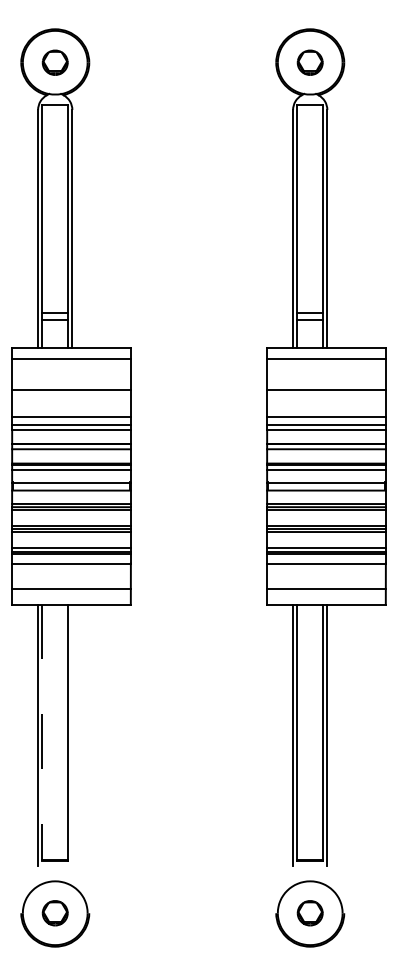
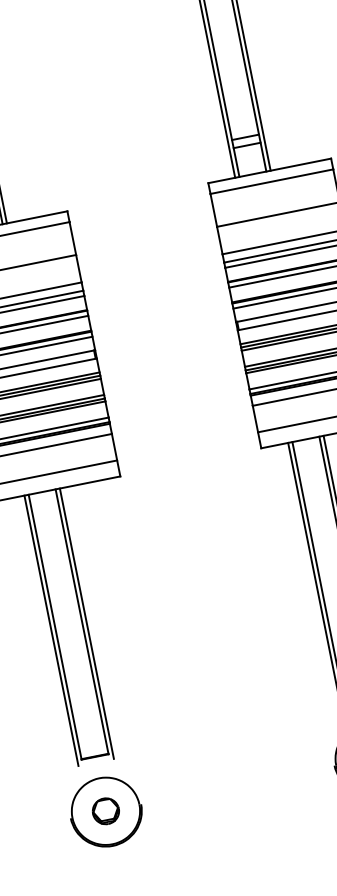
line: (42, 733) -> (55, 628), dashed -> solid
line: (72, 734) -> (86, 622), added

